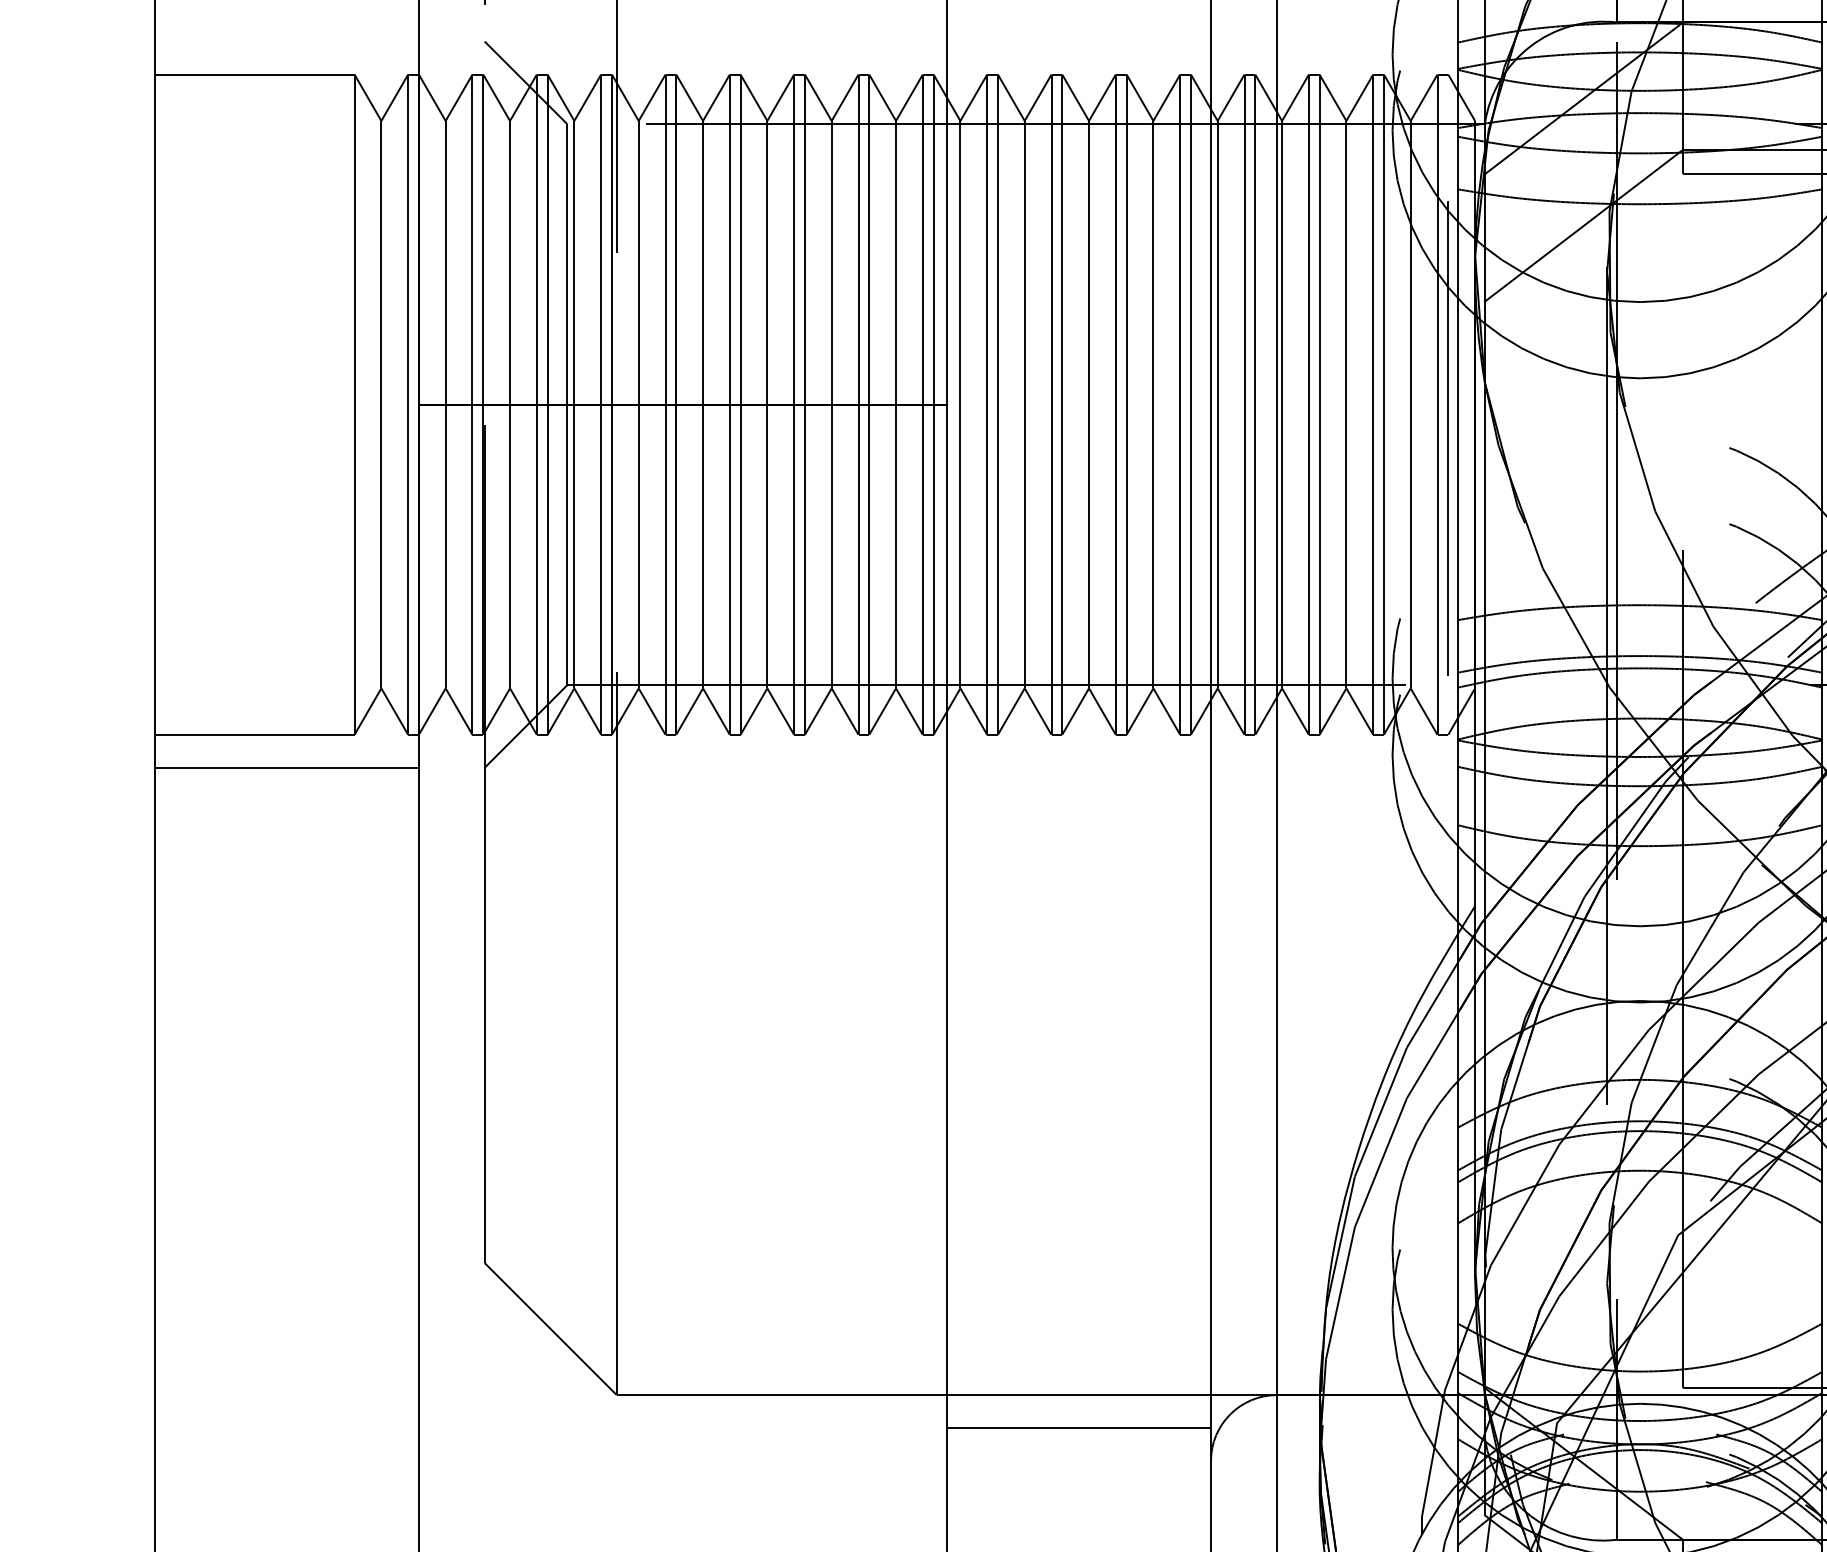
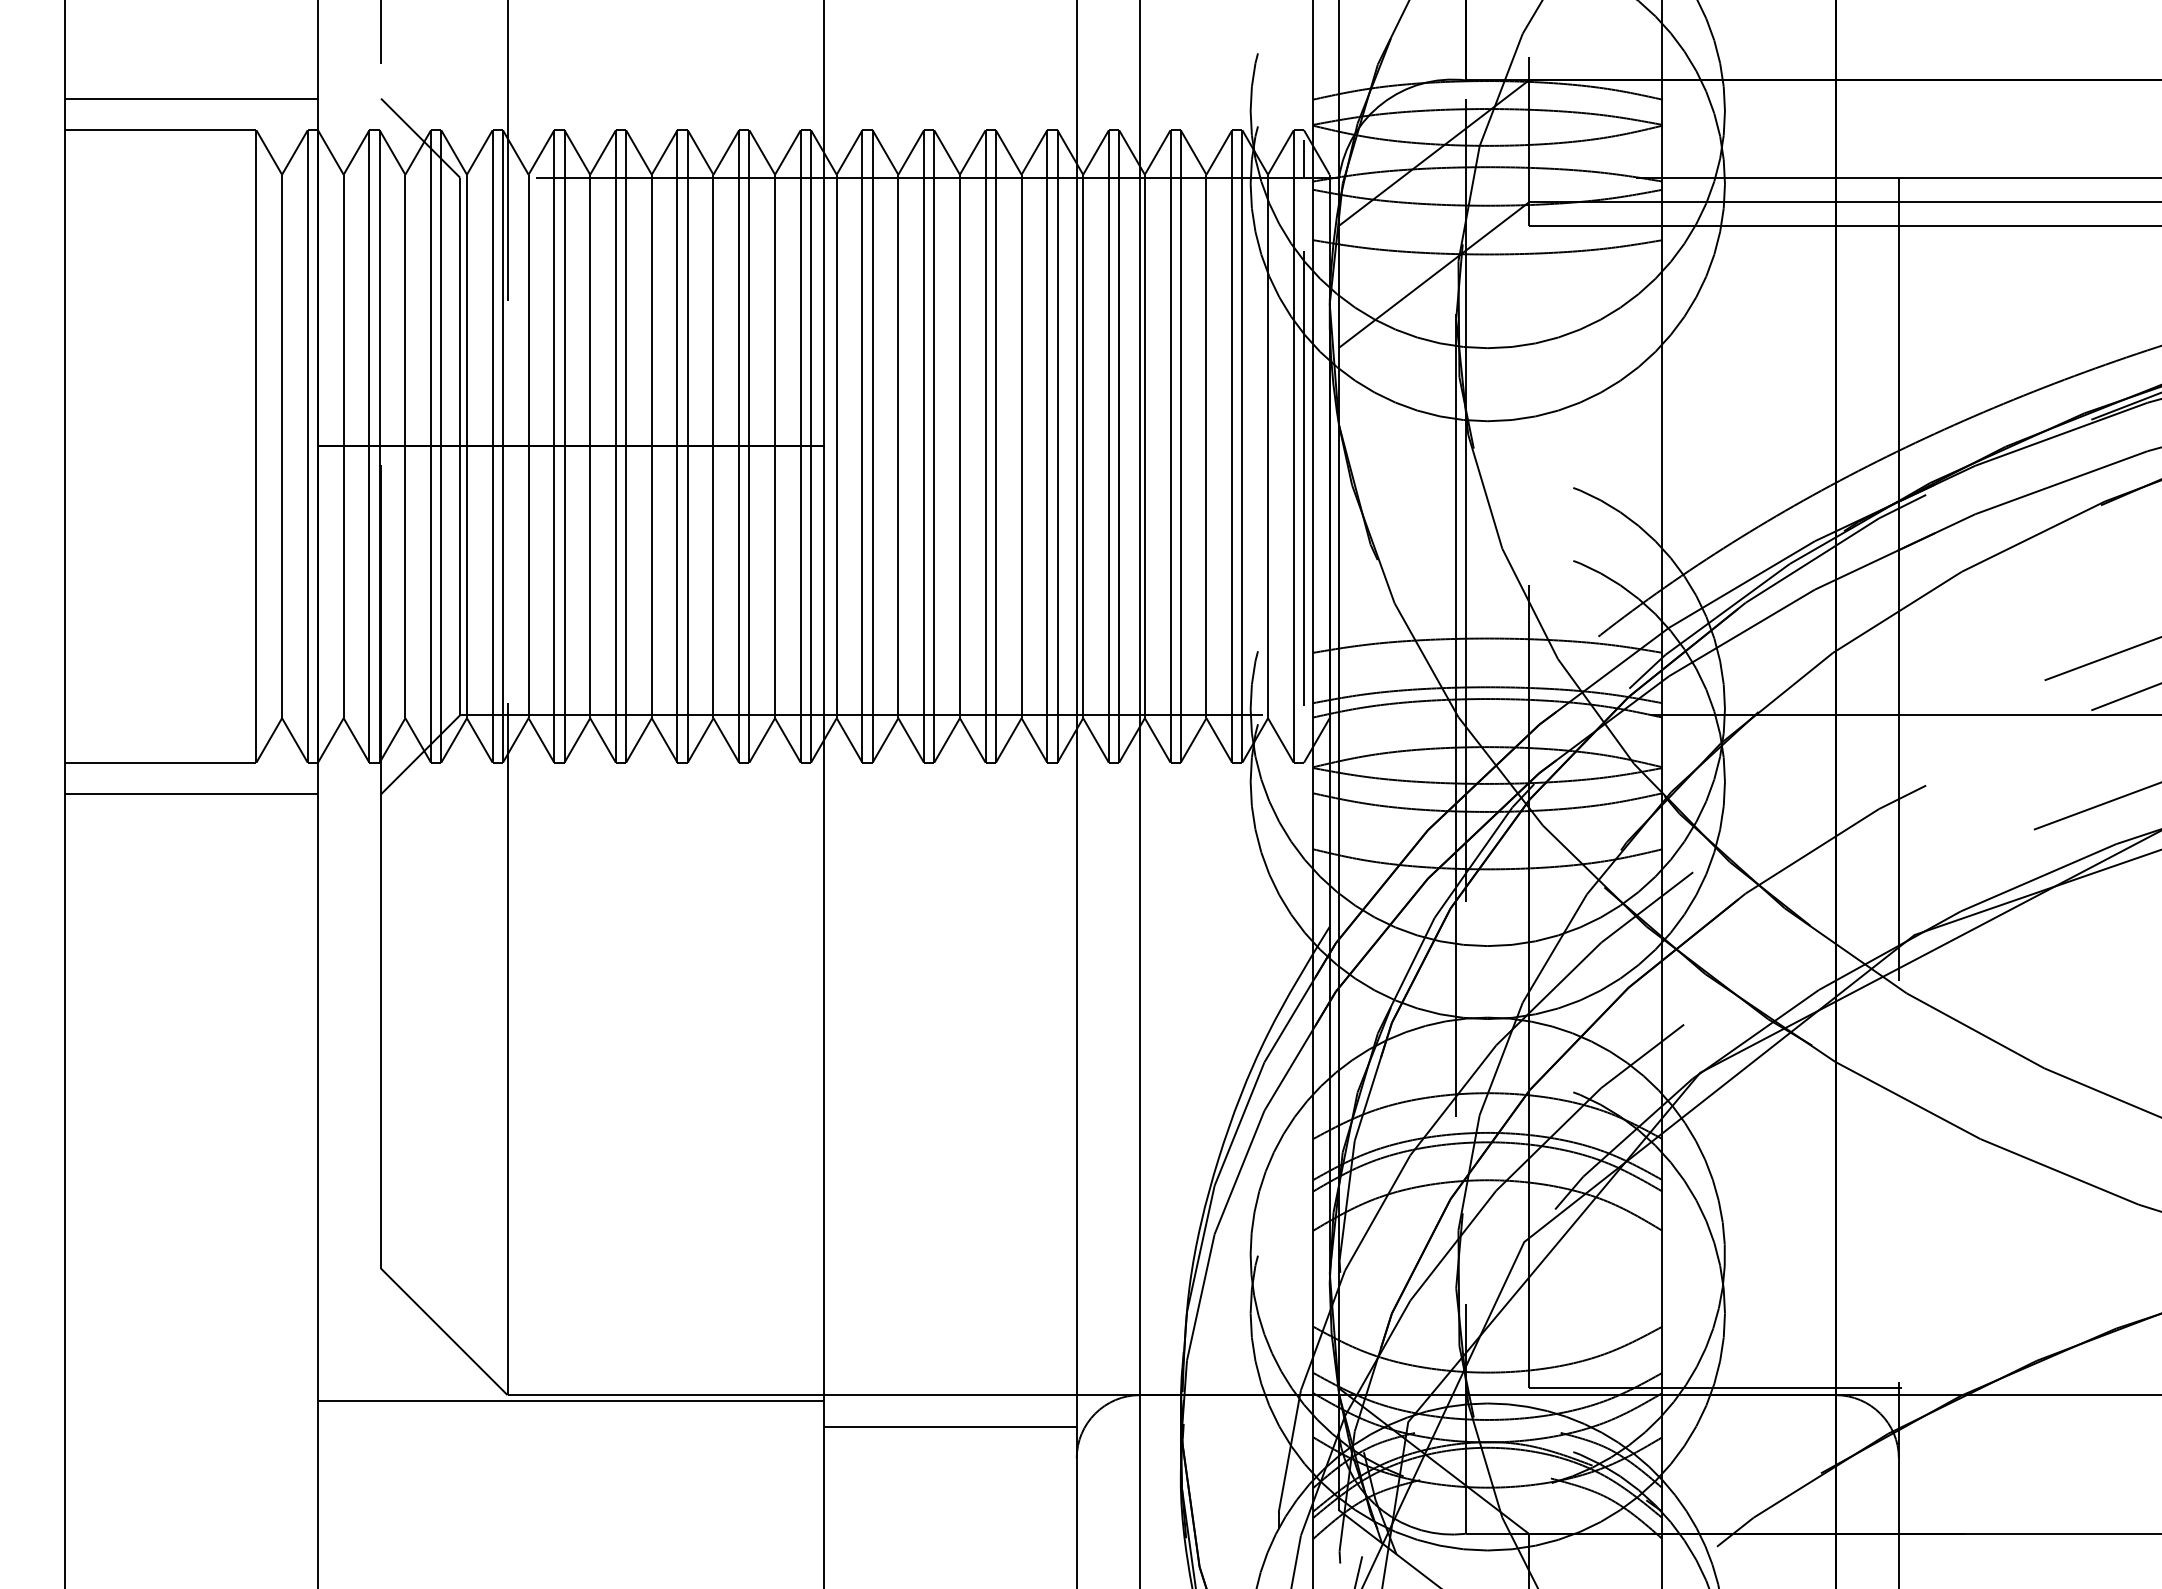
line: (285, 41) -> (190, 98), added
line: (1448, 104) -> (1304, 158), added
line: (682, 1401) -> (570, 1401), added

